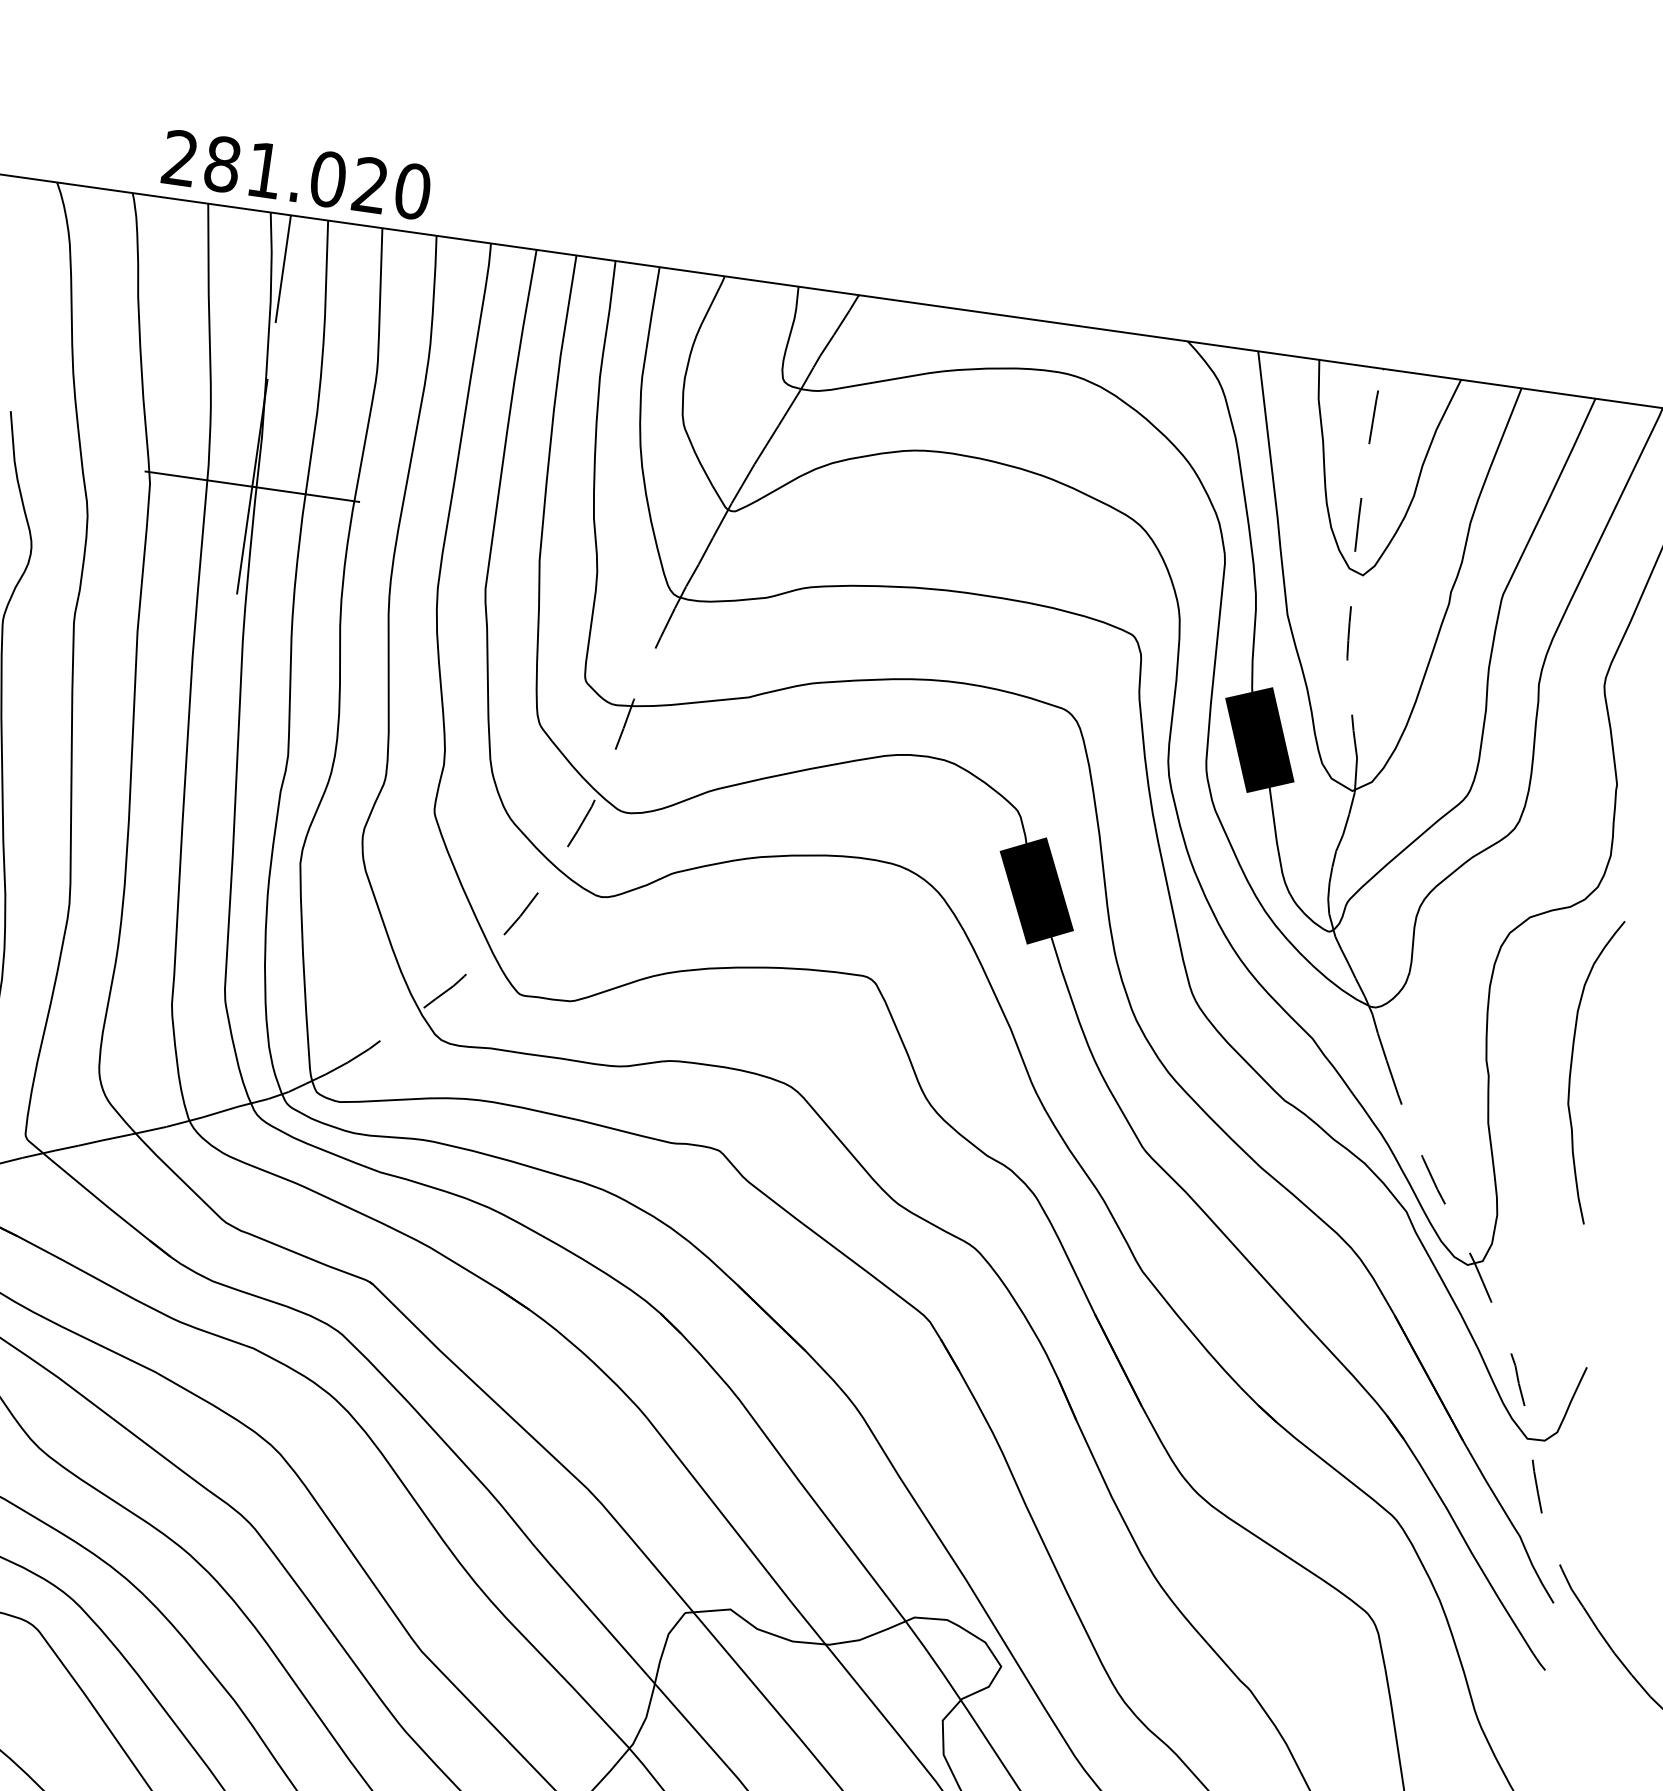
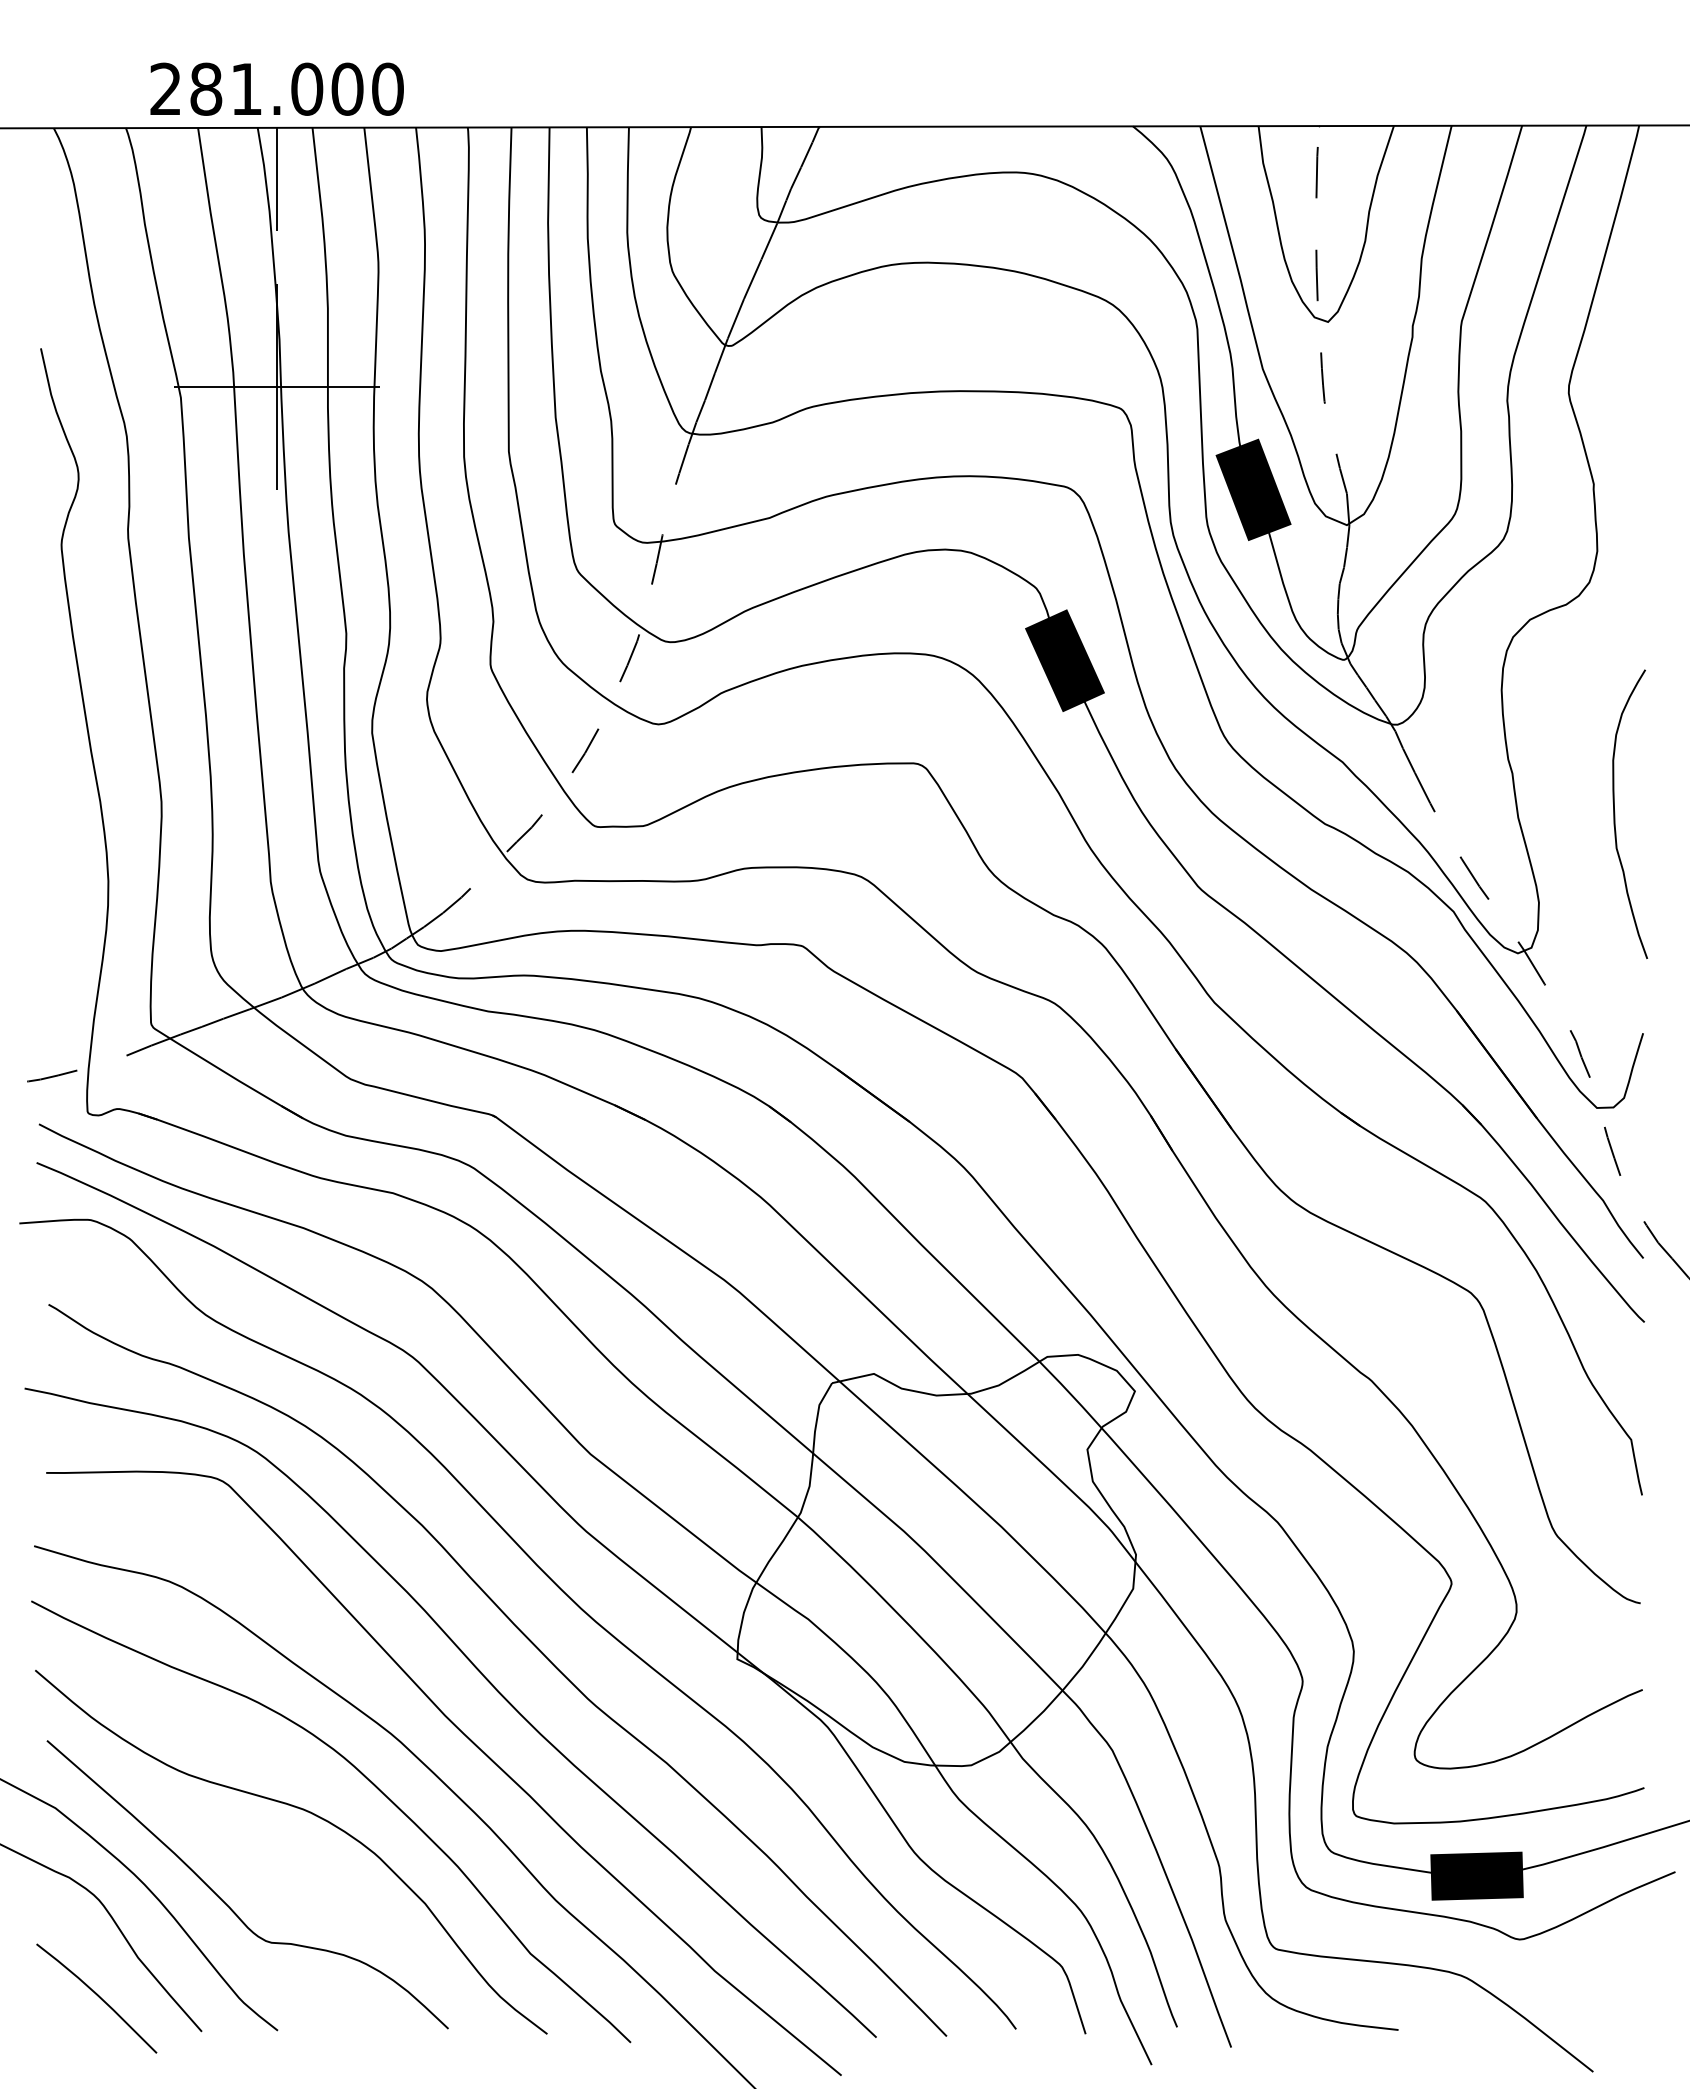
text: (370, 184) -> (347, 88), 281.020 -> 281.000
curve: (1572, 1067) -> (1615, 813), moved

